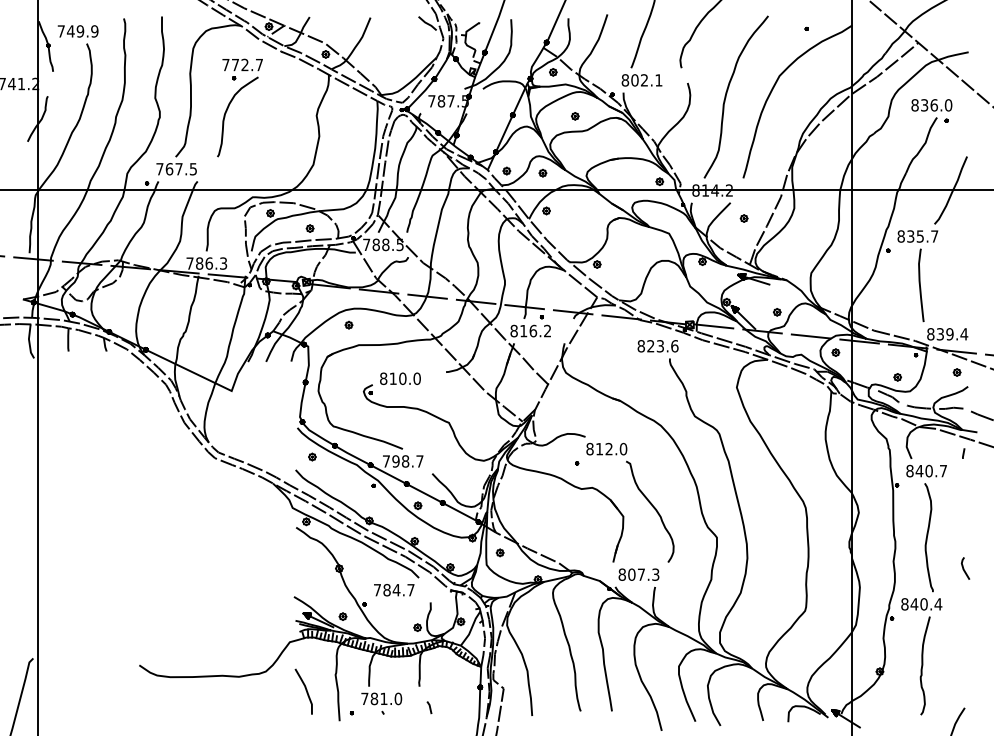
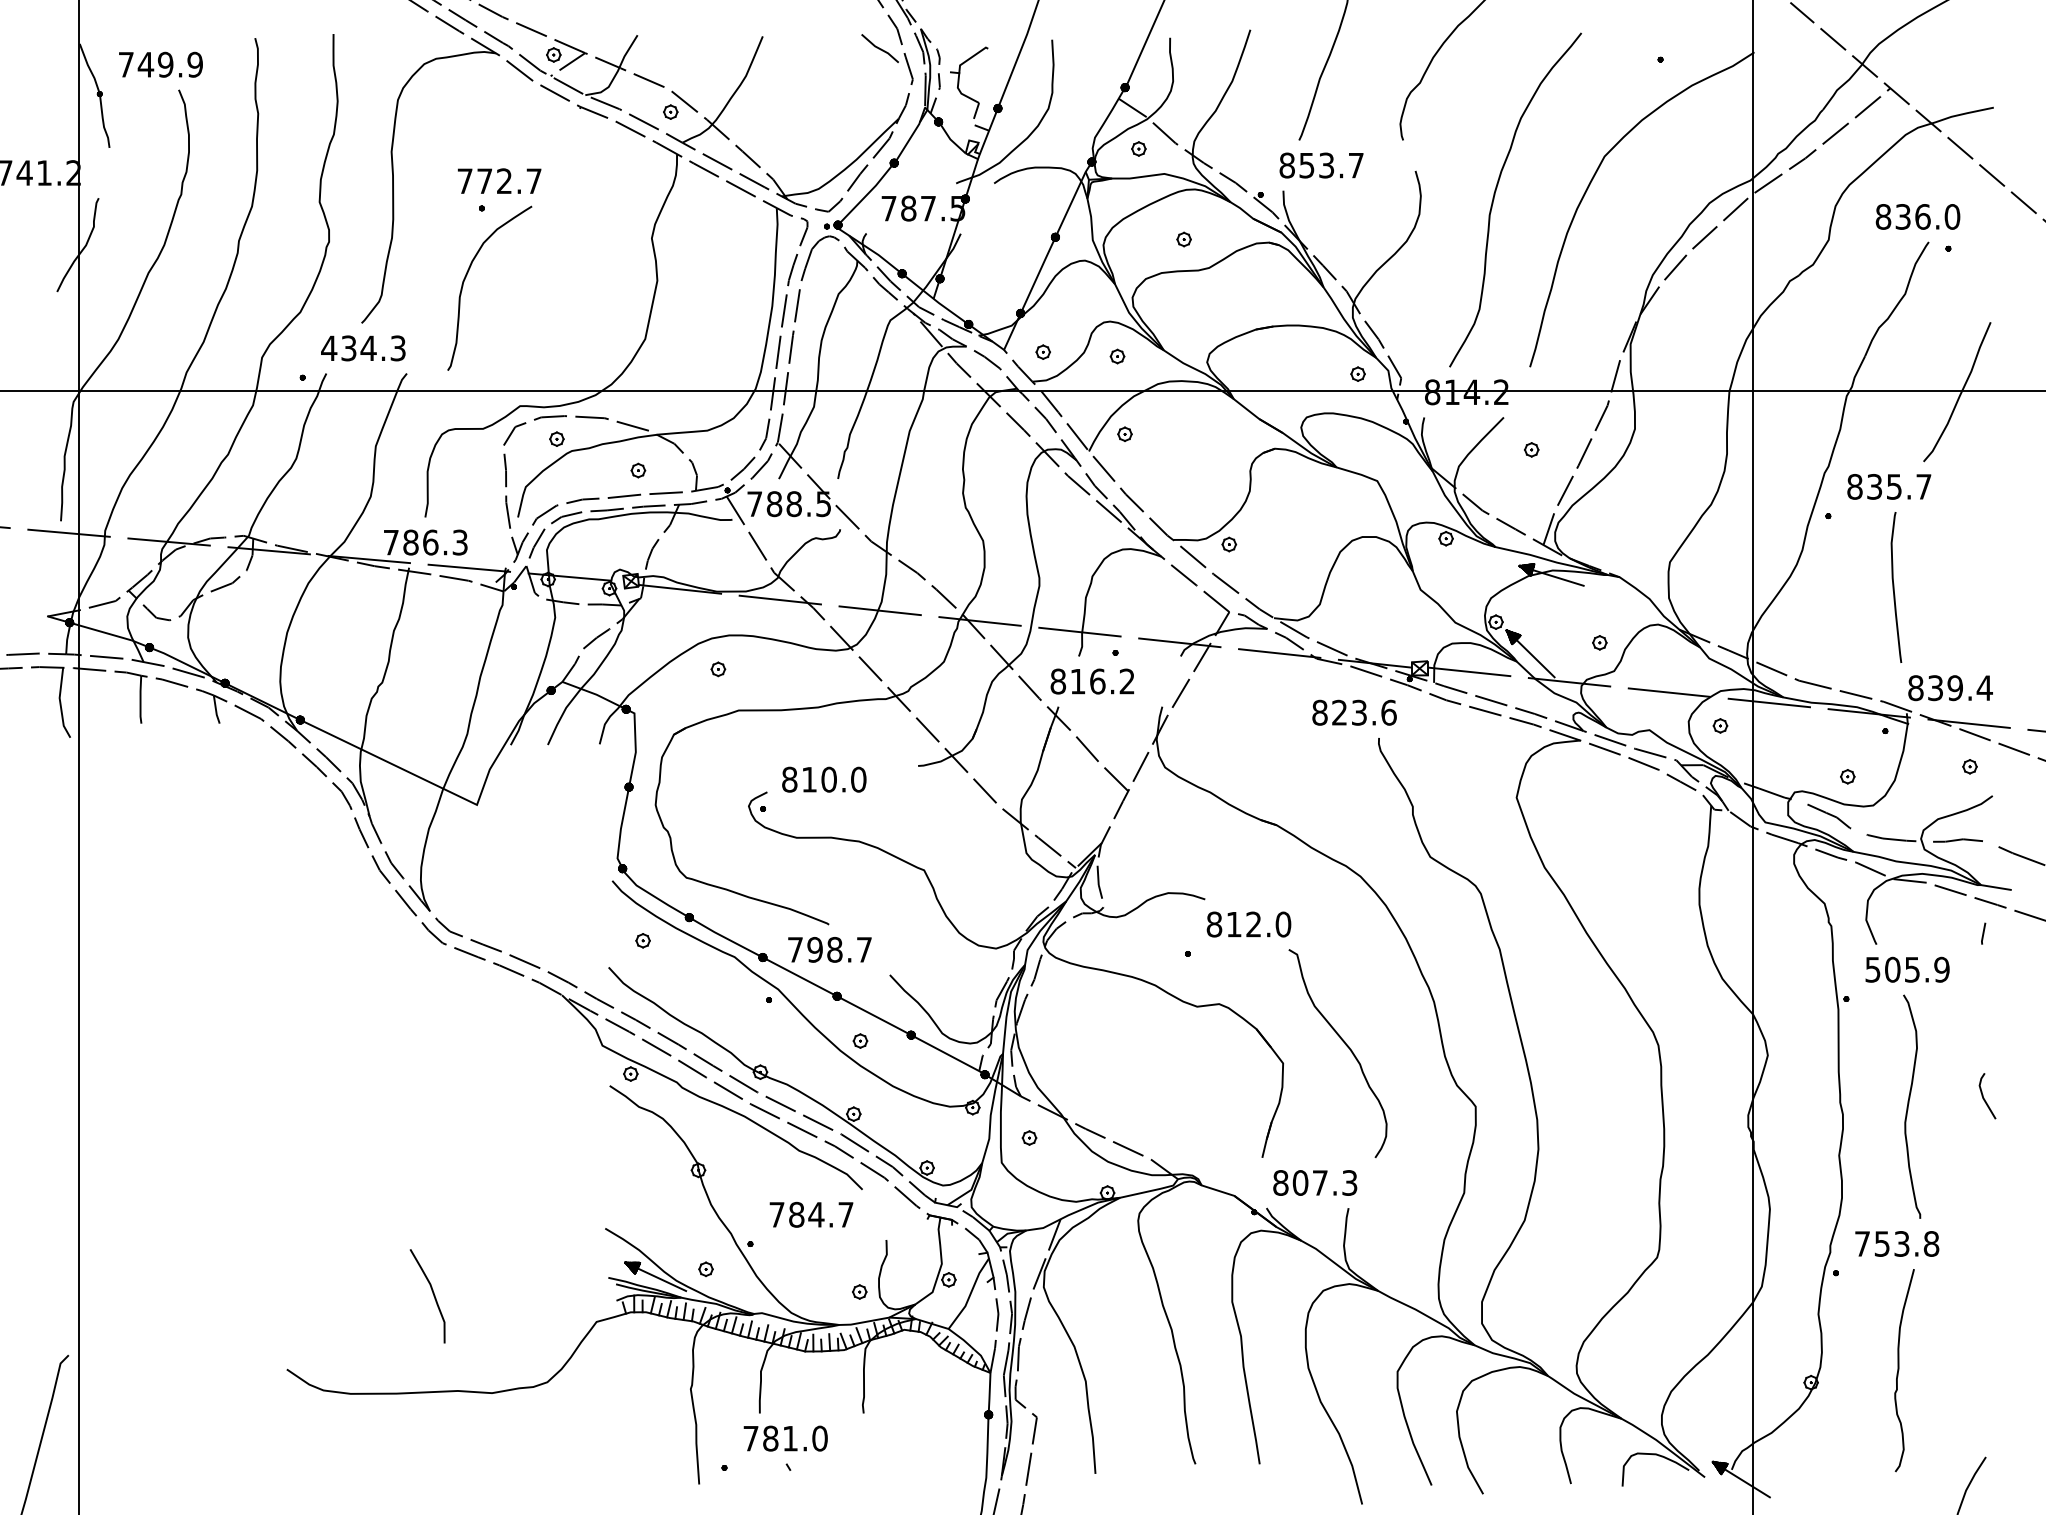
text: (646, 80) -> (1330, 165), 802.1 -> 853.7
part: (232, 101) -> (478, 256), moved
text: (176, 169) -> (363, 348), 767.5 -> 434.3
text: (926, 470) -> (1906, 968), 840.7 -> 505.9
line: (964, 568) -> (1985, 1096), moved
text: (921, 604) -> (1896, 1244), 840.4 -> 753.8
curve: (305, 690) -> (431, 1293), moved
line: (429, 707) -> (884, 1456), removed

